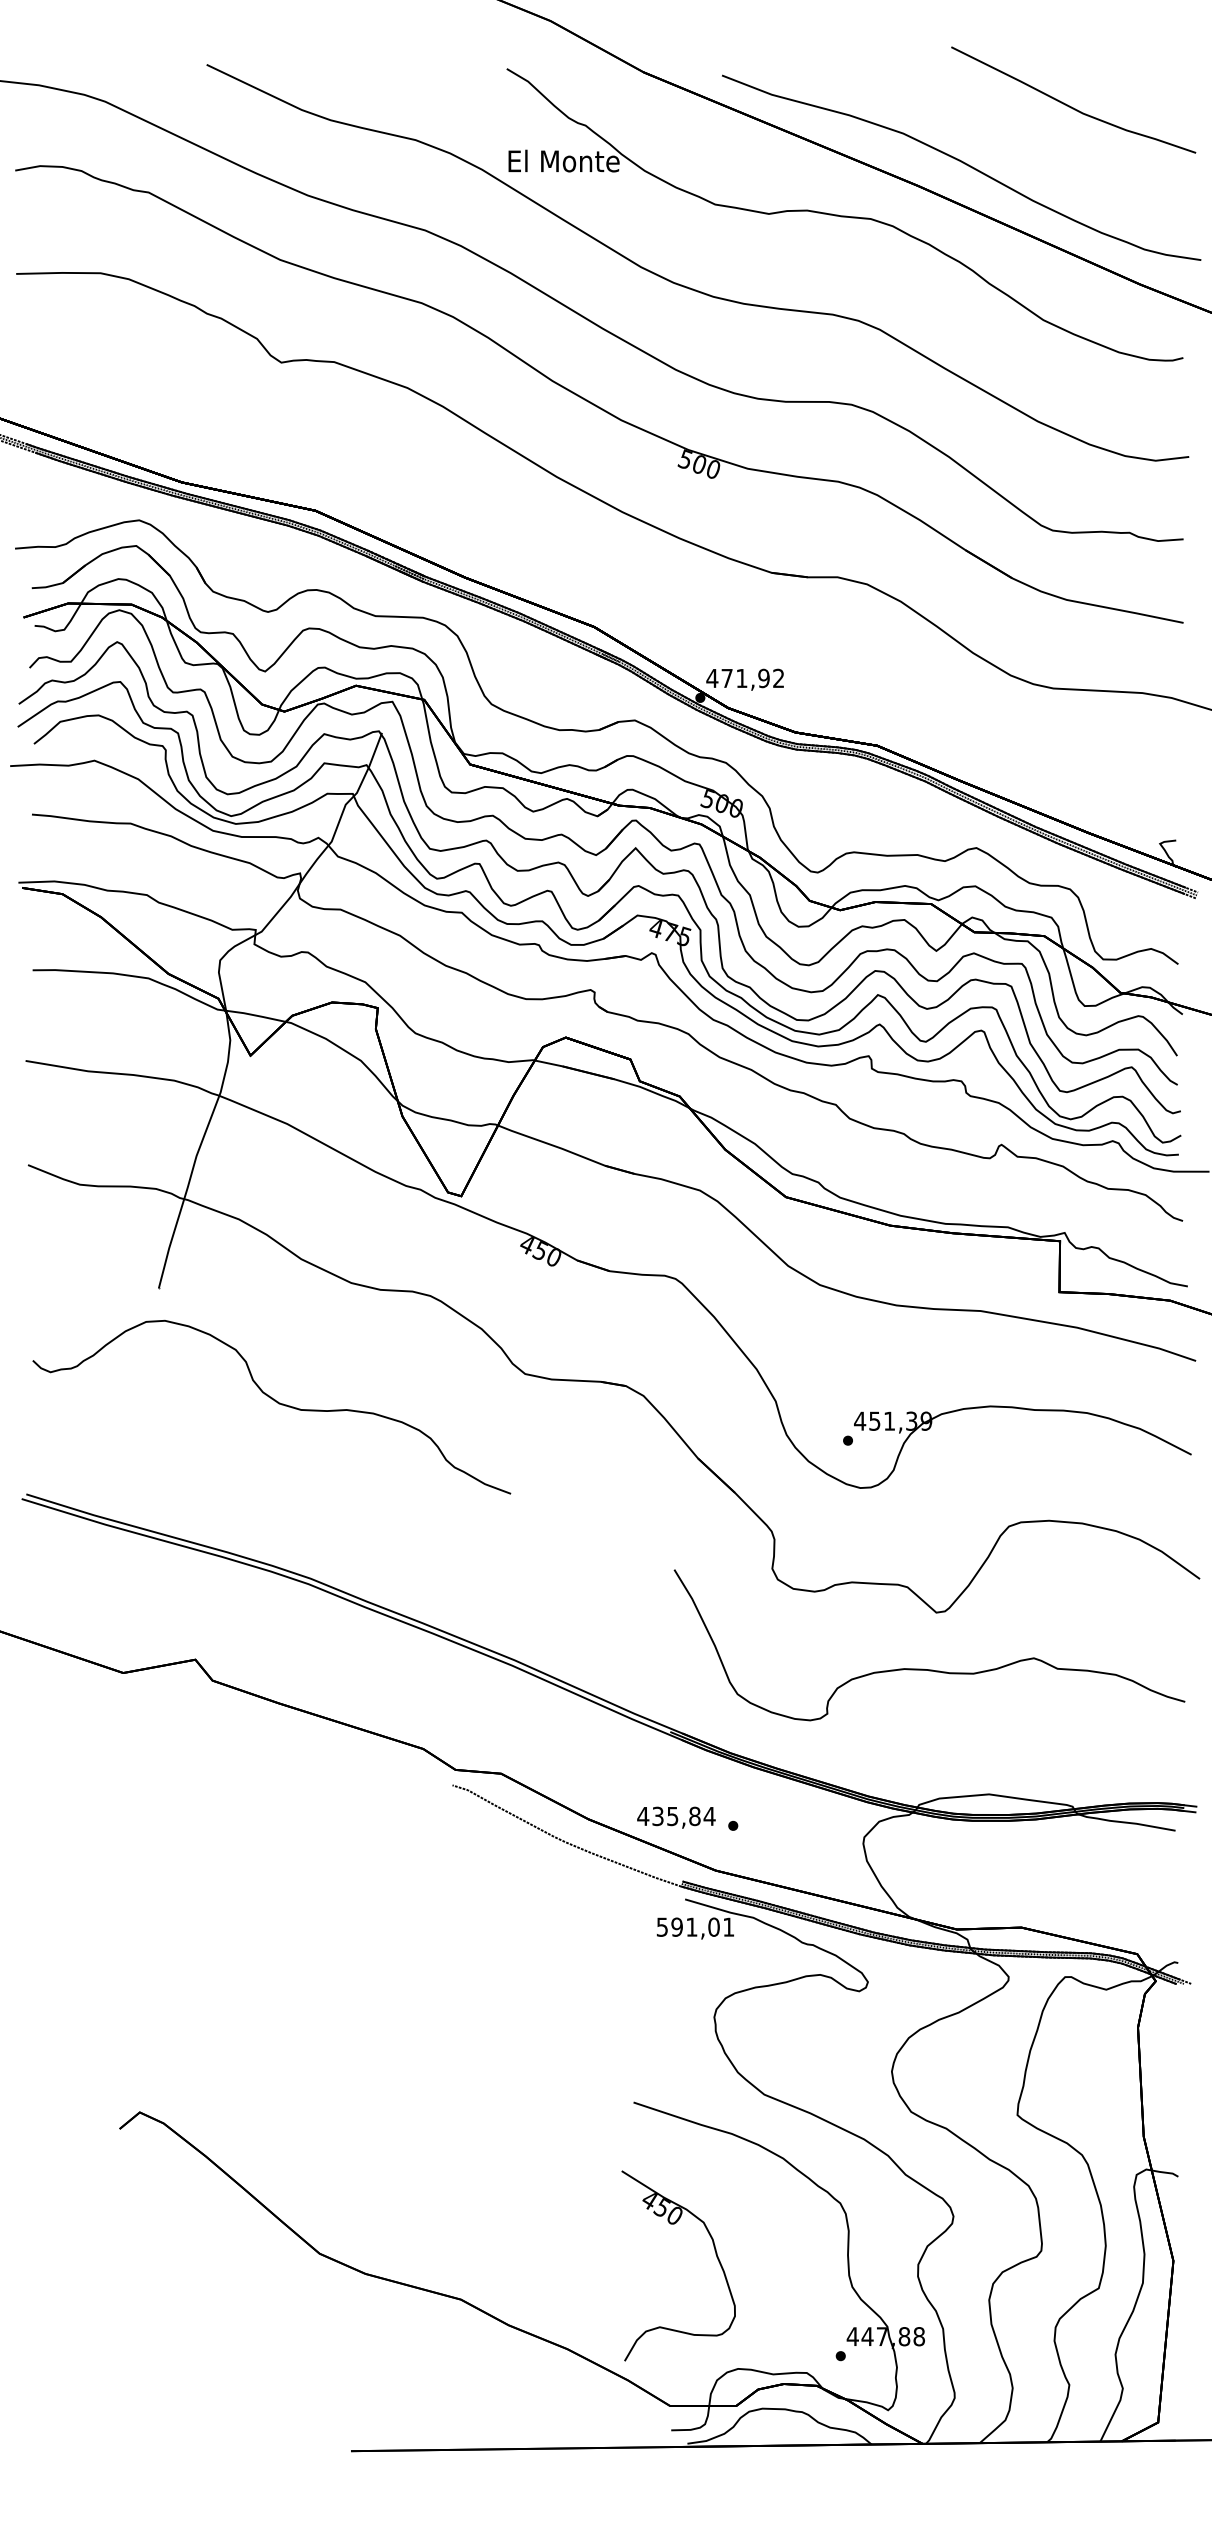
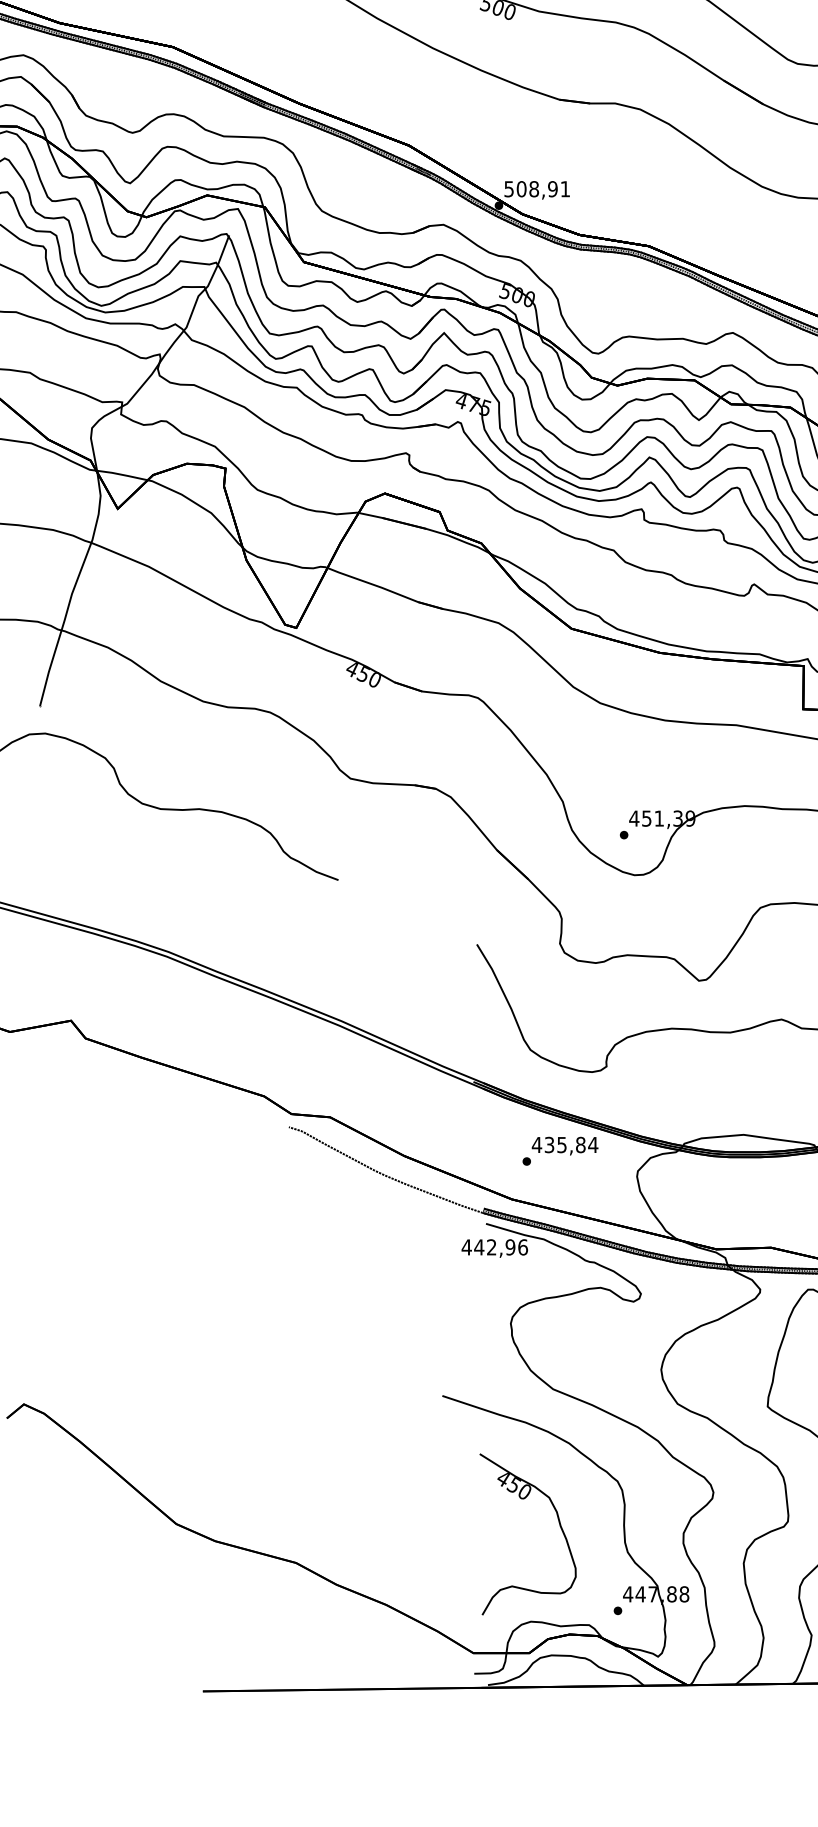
text: (745, 678) -> (537, 189), 471,92 -> 508,91
text: (676, 1817) -> (565, 1145), moved
text: (695, 1926) -> (494, 1246), 591,01 -> 442,96
part: (715, 2254) -> (559, 1524), moved

